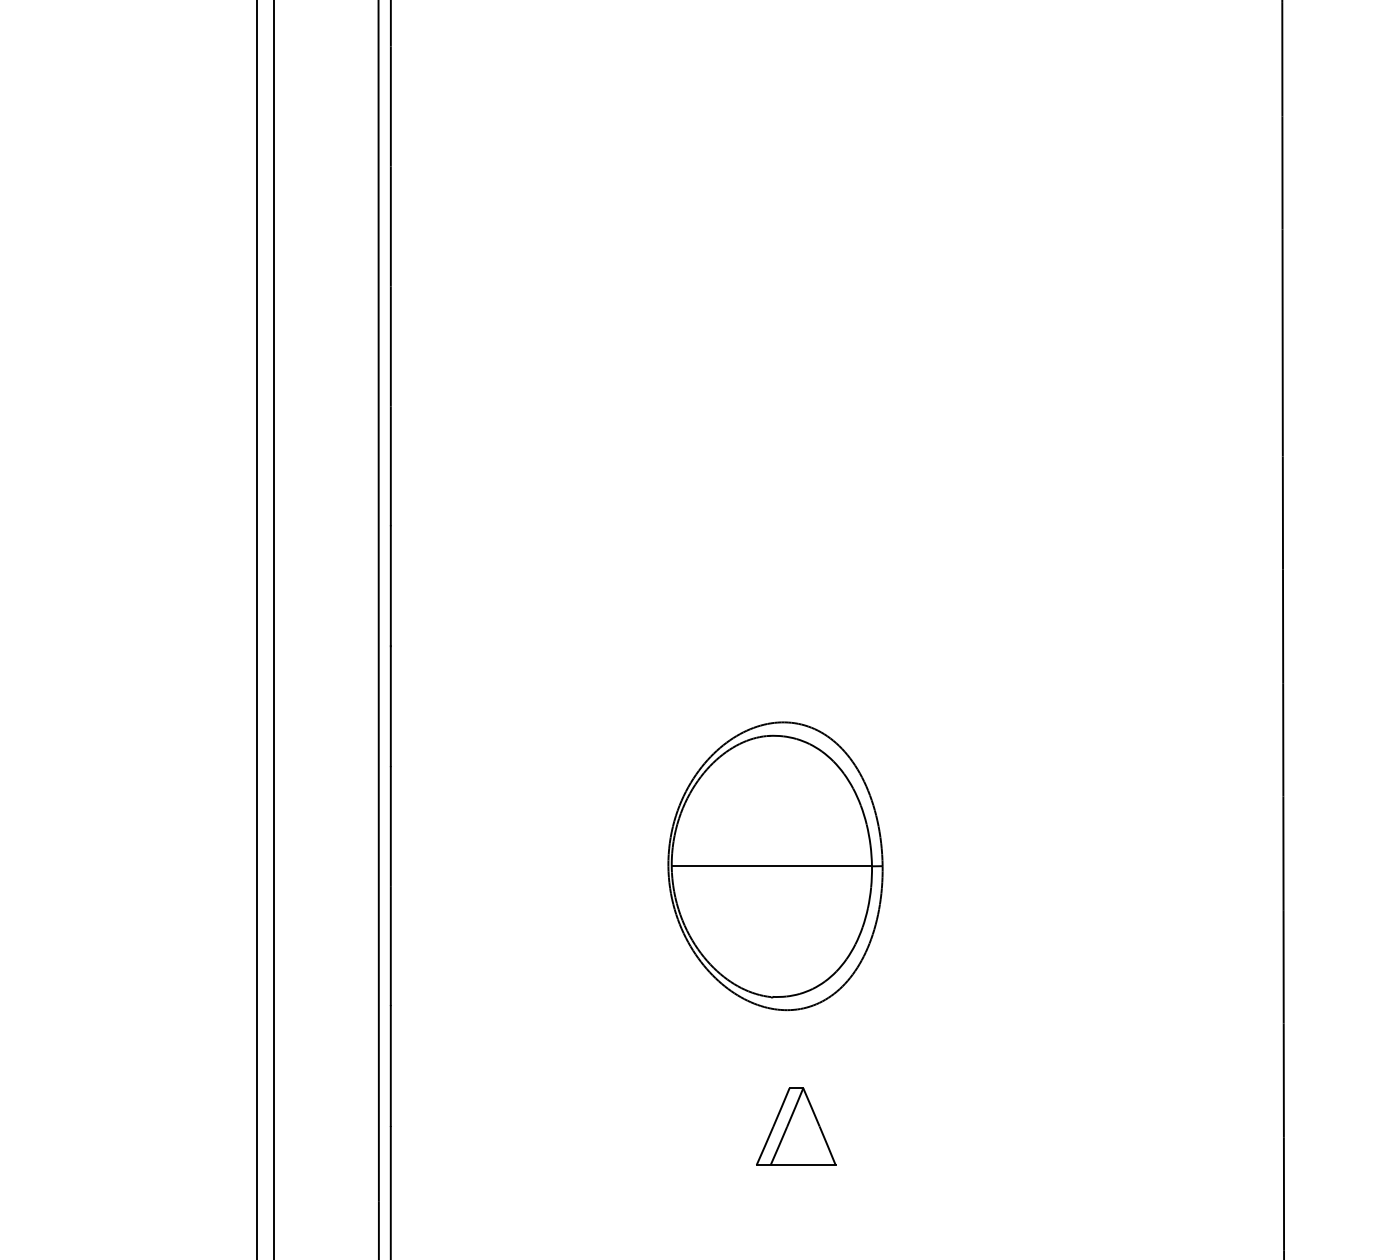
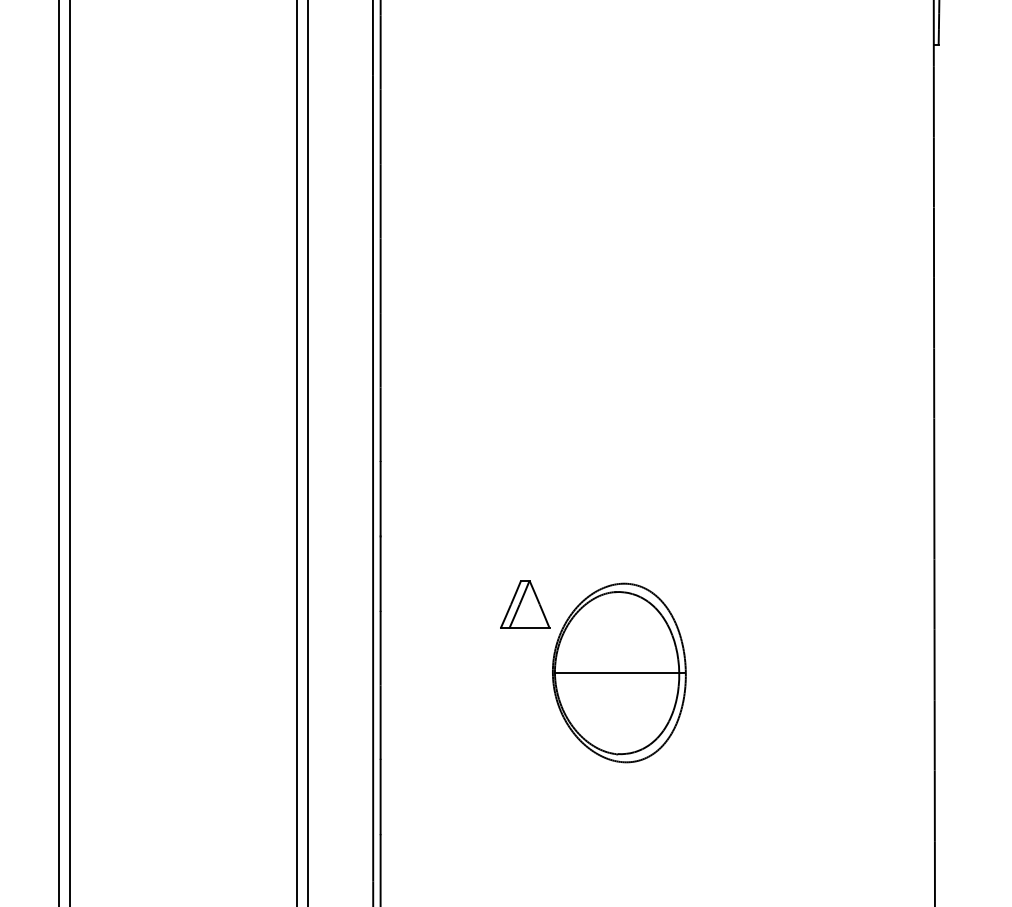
part: (796, 1126) -> (525, 604), moved

